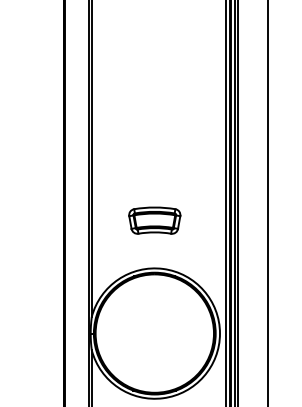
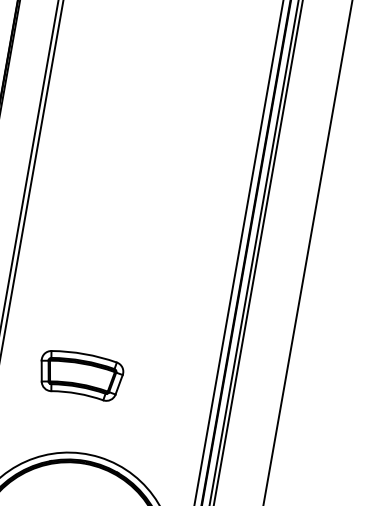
part: (154, 220) -> (80, 374), moved

